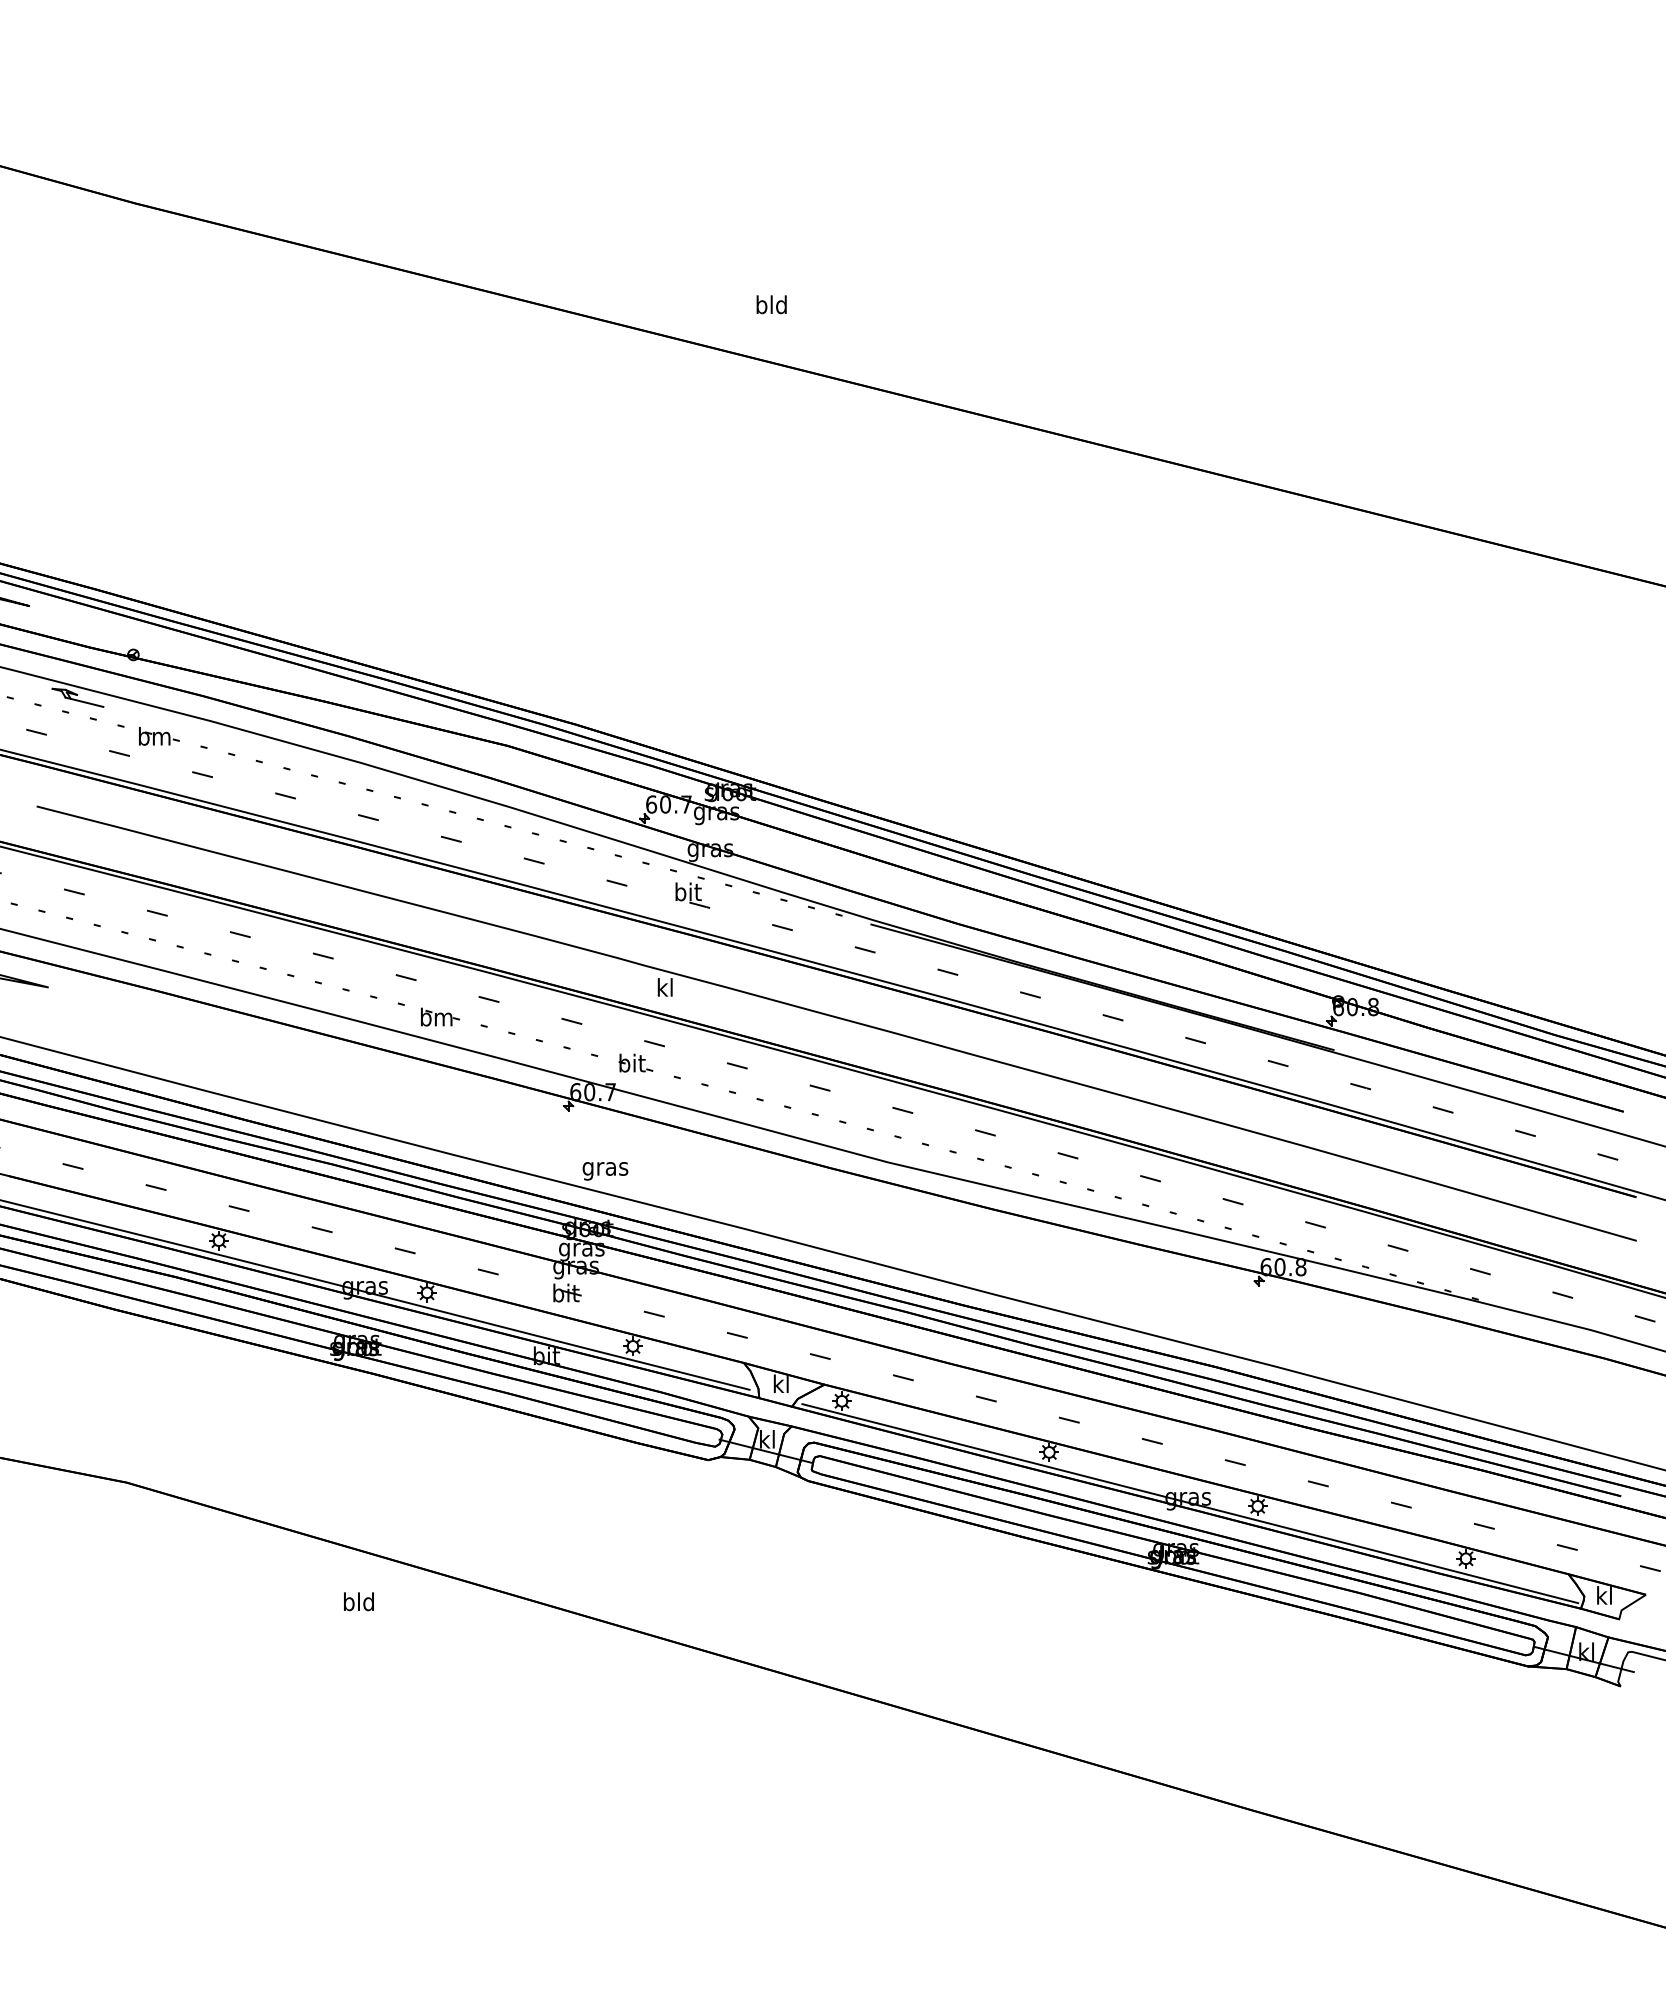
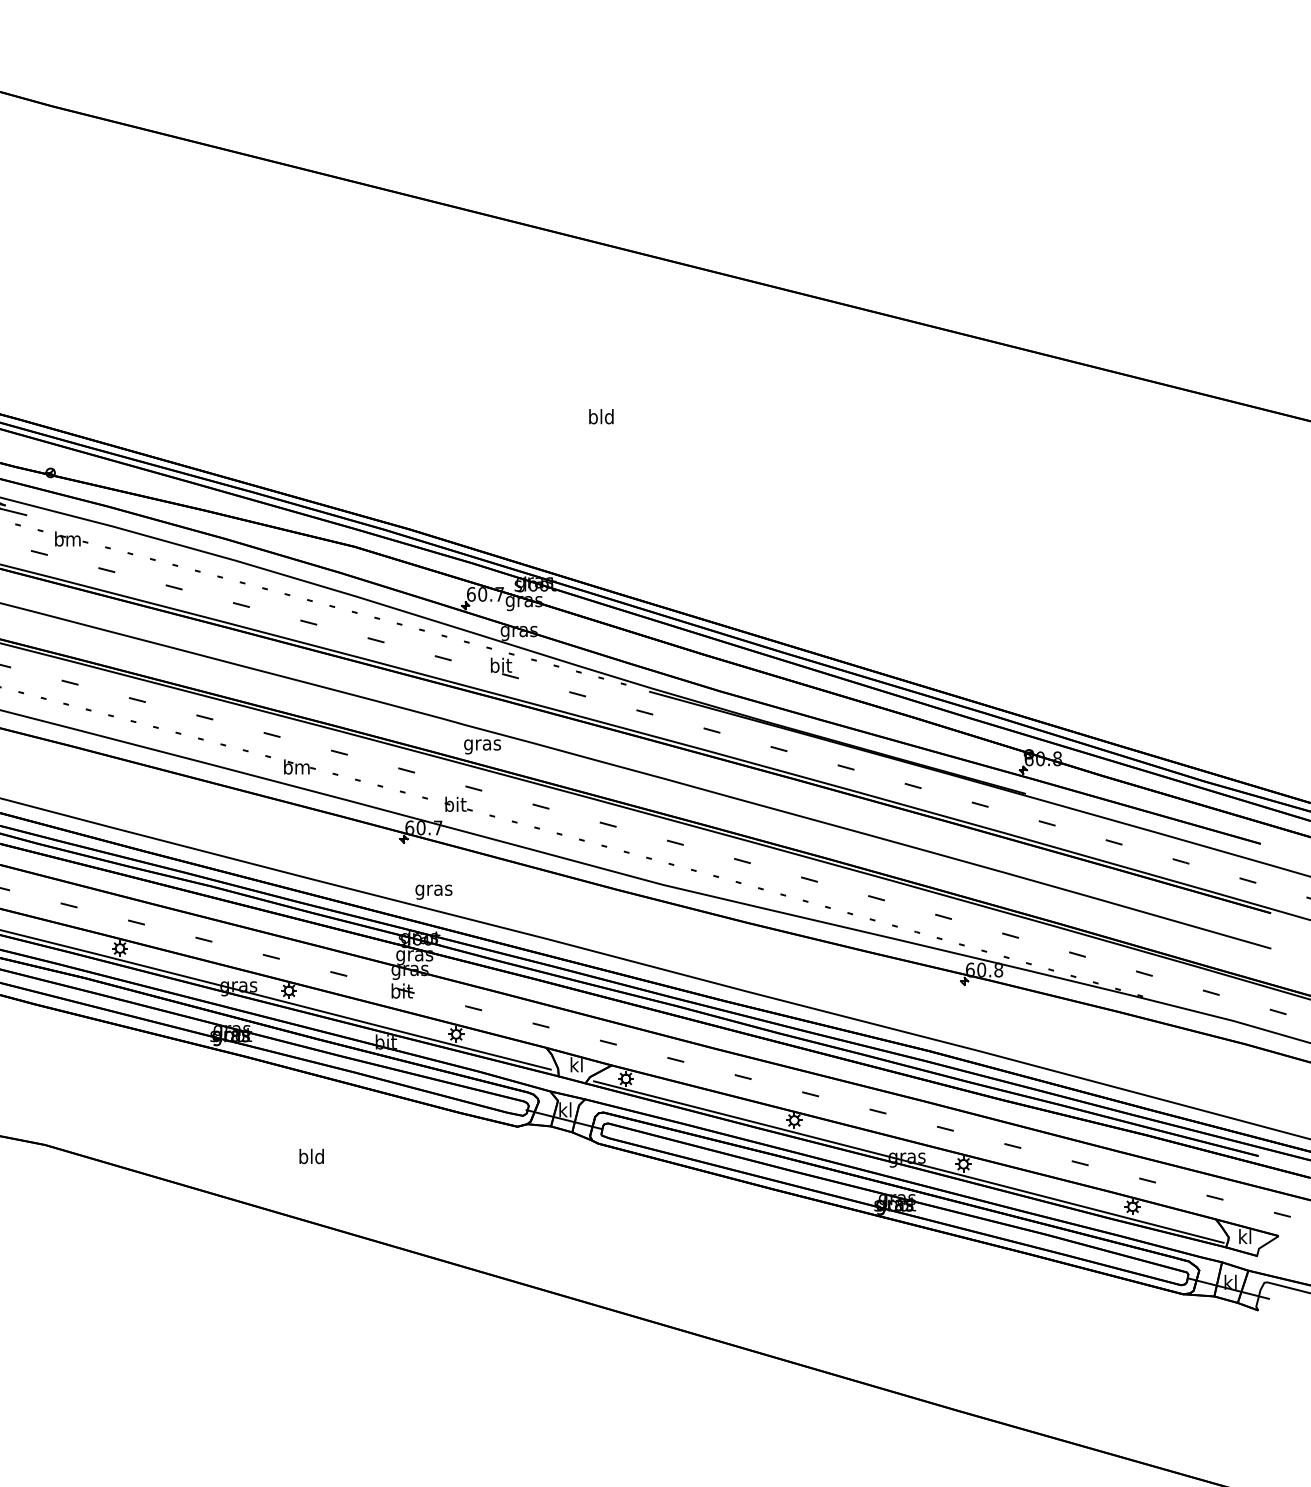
text: (771, 304) -> (601, 416), moved
text: (665, 989) -> (482, 744), kl -> gras
text: (358, 1601) -> (311, 1156), moved

